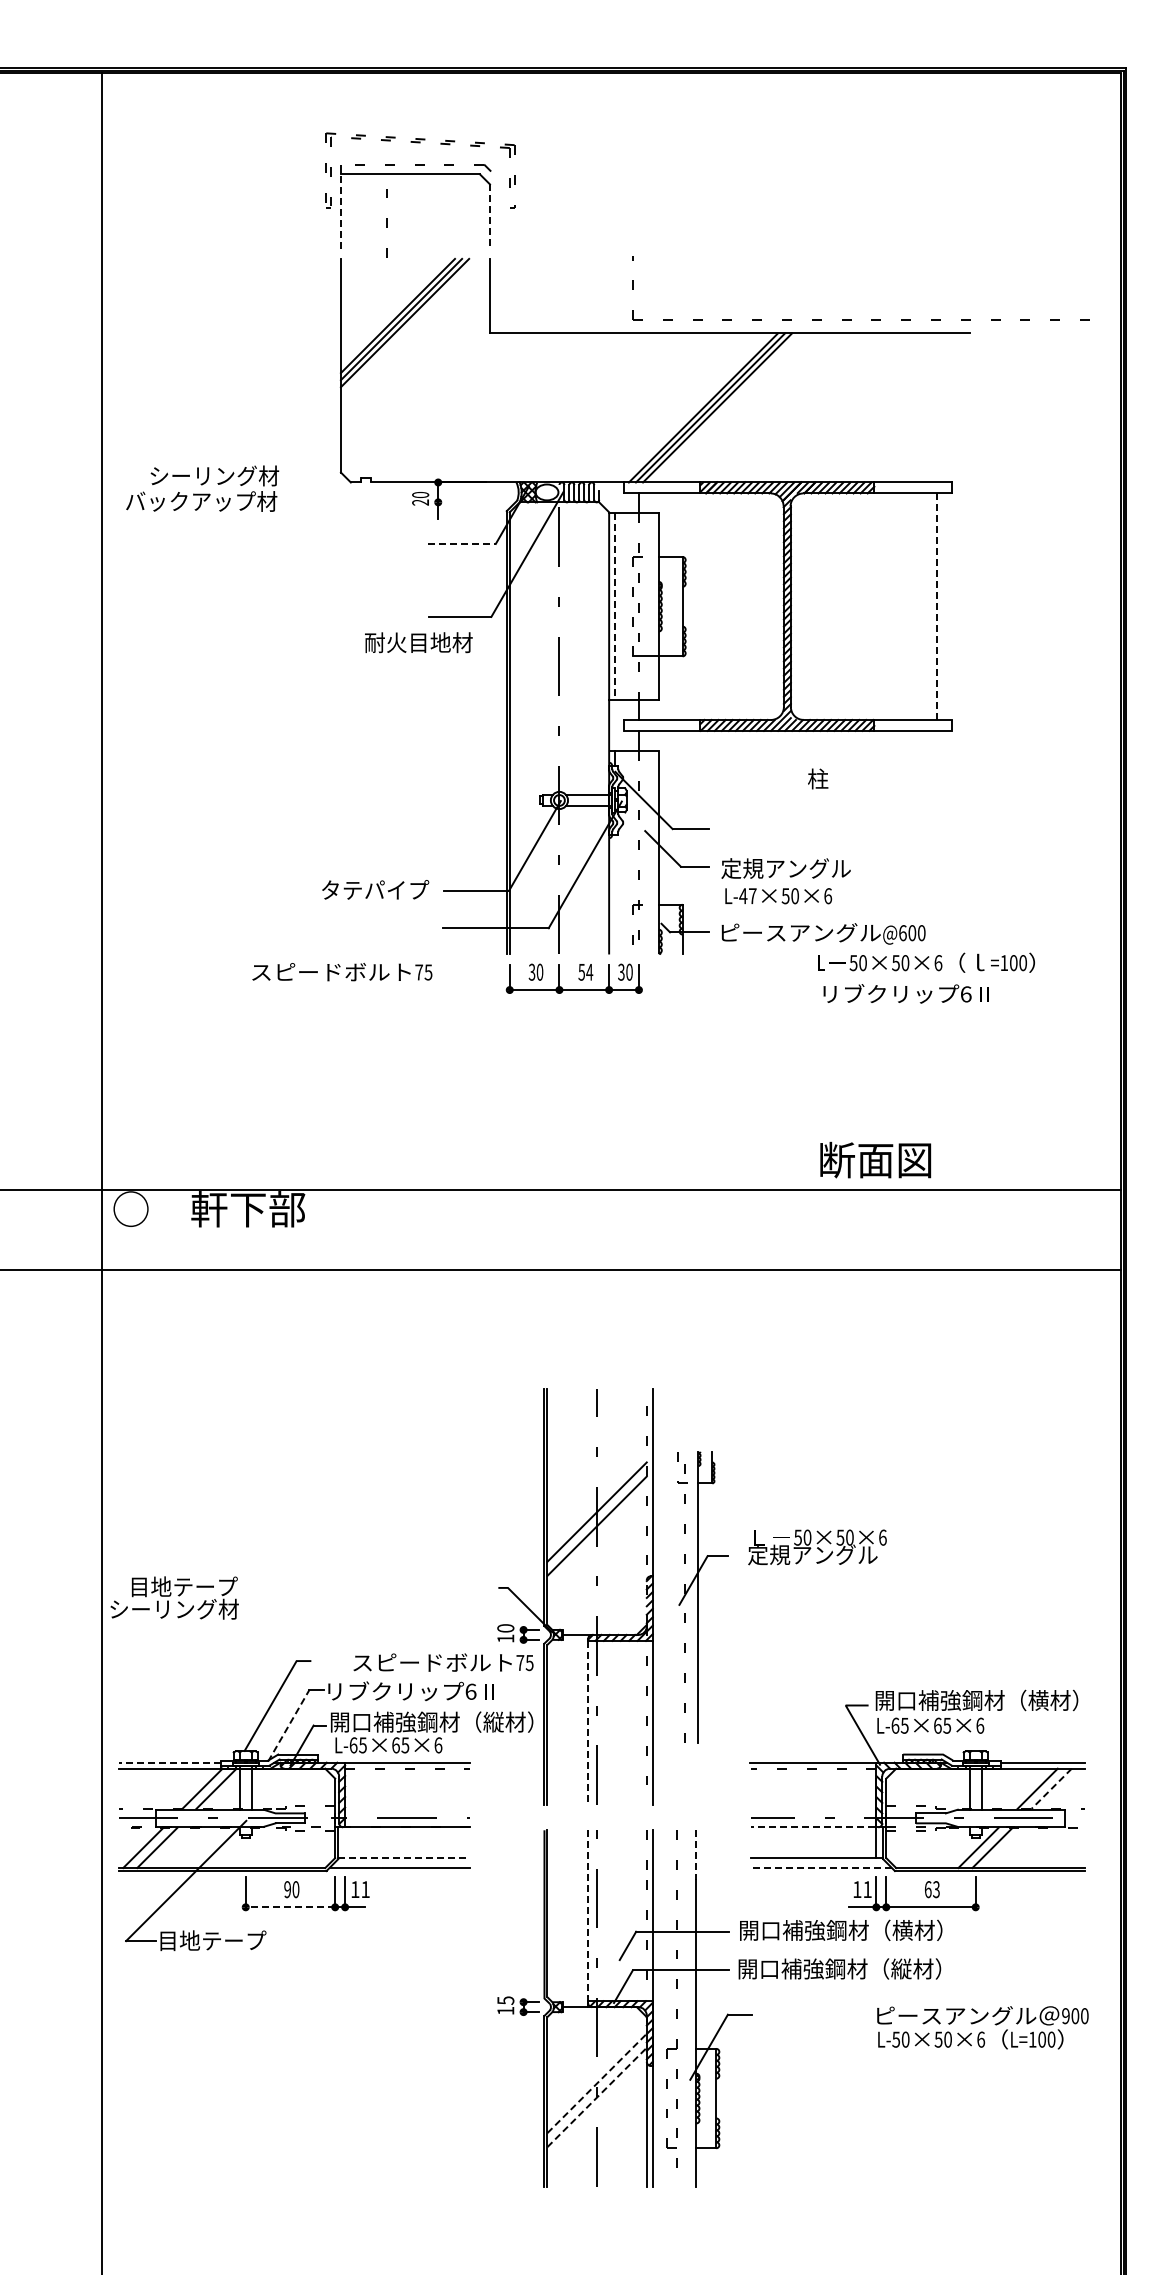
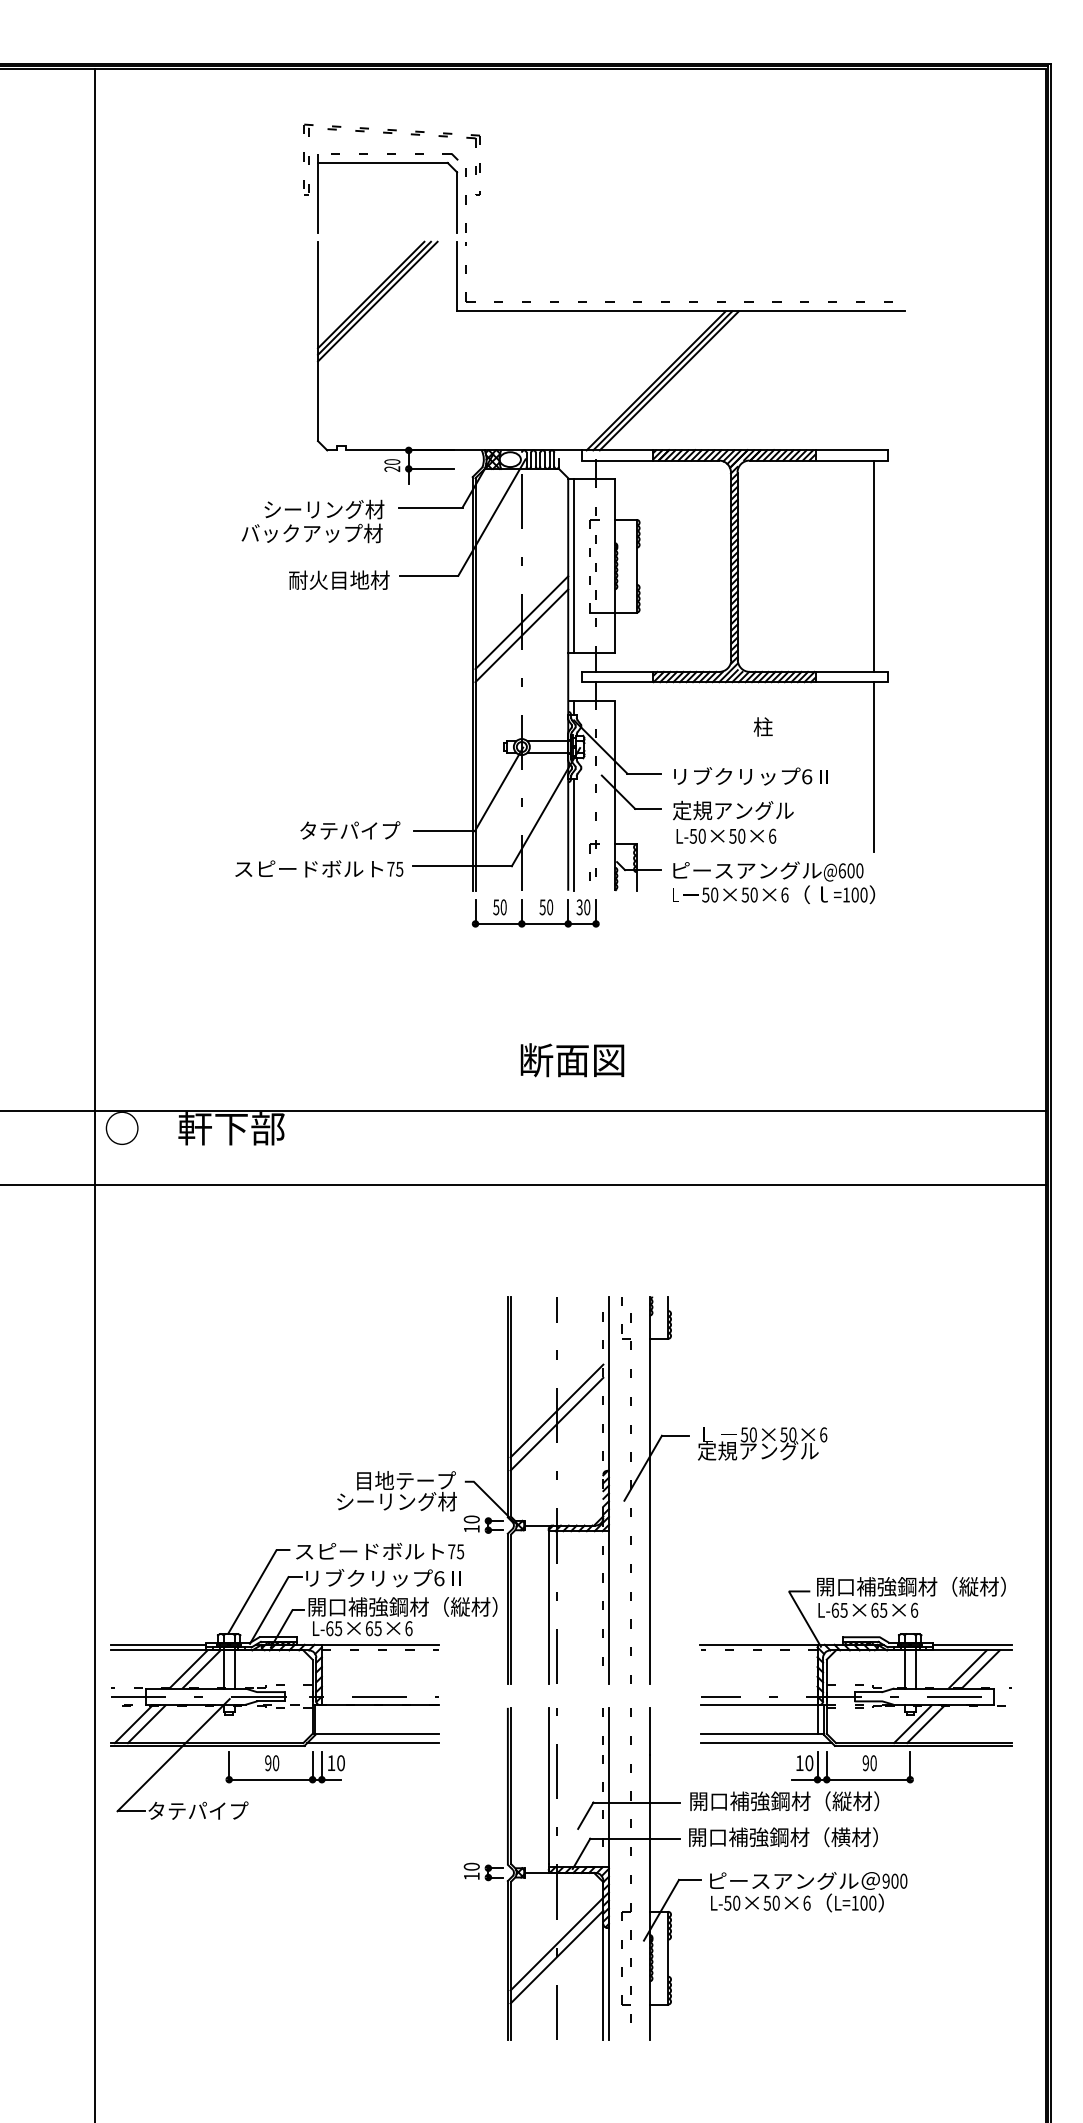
line: (340, 211) -> (317, 197), dashed -> solid
line: (490, 217) -> (457, 203), dashed -> solid
line: (386, 223) -> (465, 200), moved
part: (851, 319) -> (670, 301), moved
text: (202, 488) -> (312, 521), moved
line: (462, 502) -> (431, 469), added
line: (462, 543) -> (431, 507), dashed -> solid
line: (615, 607) -> (574, 567), dashed -> solid
line: (937, 607) -> (874, 567), dashed -> solid
text: (418, 642) -> (339, 580), moved
line: (559, 666) -> (521, 622), added
line: (559, 680) -> (521, 635), added
line: (937, 821) -> (874, 766), added
line: (615, 894) -> (574, 834), added
text: (747, 896) -> (697, 836), L-47 -> L-50
text: (926, 962) -> (773, 894), moved
text: (532, 971) -> (496, 906), 30 -> 50
text: (589, 971) -> (549, 906), 54 -> 50
text: (342, 972) -> (319, 869), moved
text: (905, 993) -> (750, 776), moved
text: (875, 1159) -> (572, 1059), moved
part: (702, 1596) -> (655, 1489), size x1.43
text: (174, 1597) -> (396, 1490), moved
text: (443, 1662) -> (380, 1551), moved
text: (1038, 1700) -> (968, 1586), 開口補強鋼材（横材） -> 開口補強鋼材（縦材）
line: (588, 1723) -> (548, 1608), dashed -> solid
line: (288, 1725) -> (269, 1610), dashed -> solid
line: (169, 1762) -> (158, 1644), dashed -> solid
line: (1051, 1789) -> (980, 1669), dashed -> solid
line: (818, 1827) -> (763, 1705), dashed -> solid
line: (696, 1855) -> (649, 1731), dashed -> solid
line: (404, 1858) -> (377, 1734), dashed -> solid
line: (820, 1868) -> (765, 1743), dashed -> solid
text: (365, 1889) -> (340, 1763), 11 -> 10
text: (867, 1889) -> (809, 1763), 11 -> 10
text: (931, 1889) -> (868, 1763), 63 -> 90
line: (290, 1907) -> (270, 1779), dashed -> solid
line: (588, 1914) -> (548, 1786), dashed -> solid
text: (902, 1930) -> (841, 1801), 開口補強鋼材（横材） -> 開口補強鋼材（縦材）
text: (200, 1940) -> (186, 1810), 目地テープ -> タテパイプ
text: (901, 1968) -> (840, 1836), 開口補強鋼材（縦材） -> 開口補強鋼材（横材）
text: (505, 2000) -> (471, 1866), 15 -> 10
text: (982, 2027) -> (808, 1891), moved
line: (597, 2083) -> (557, 1944), dashed -> solid
line: (597, 2097) -> (557, 1957), dashed -> solid

